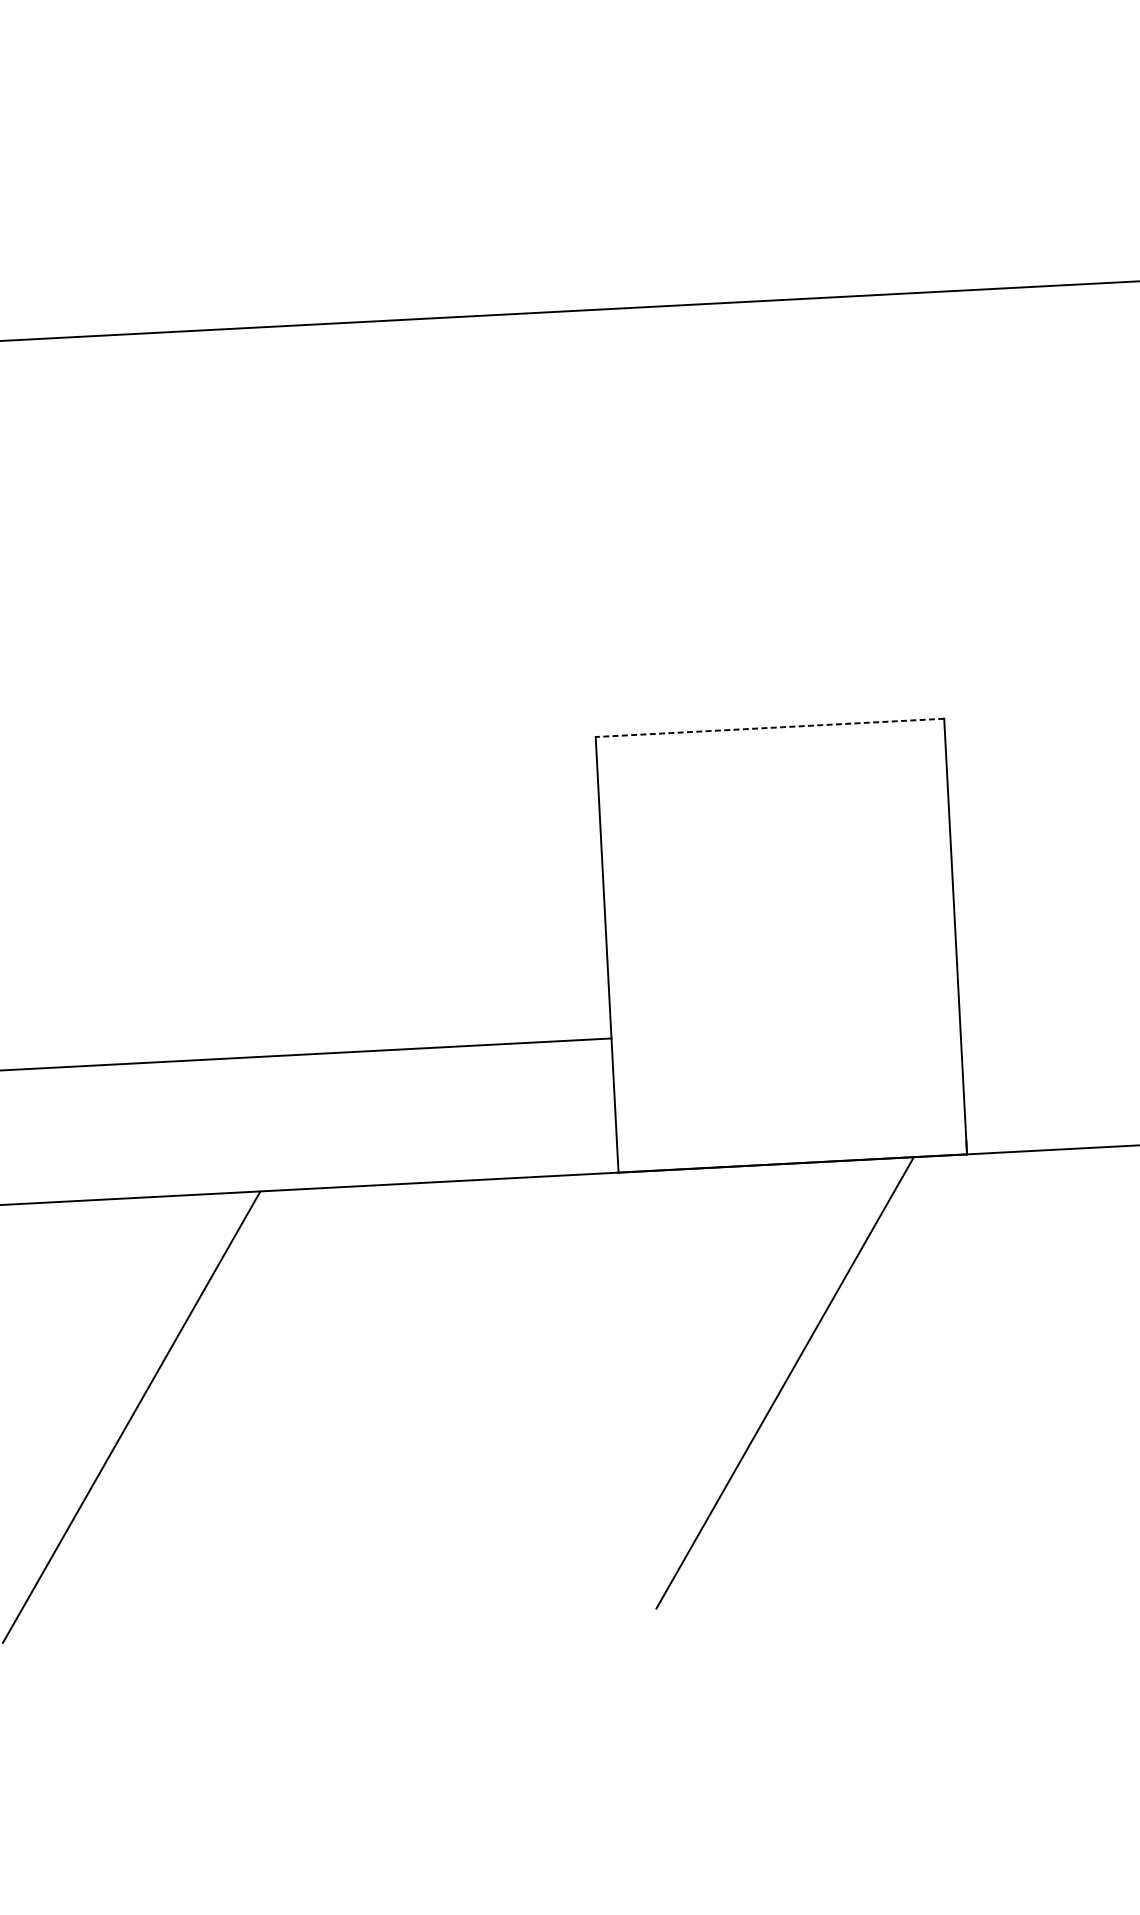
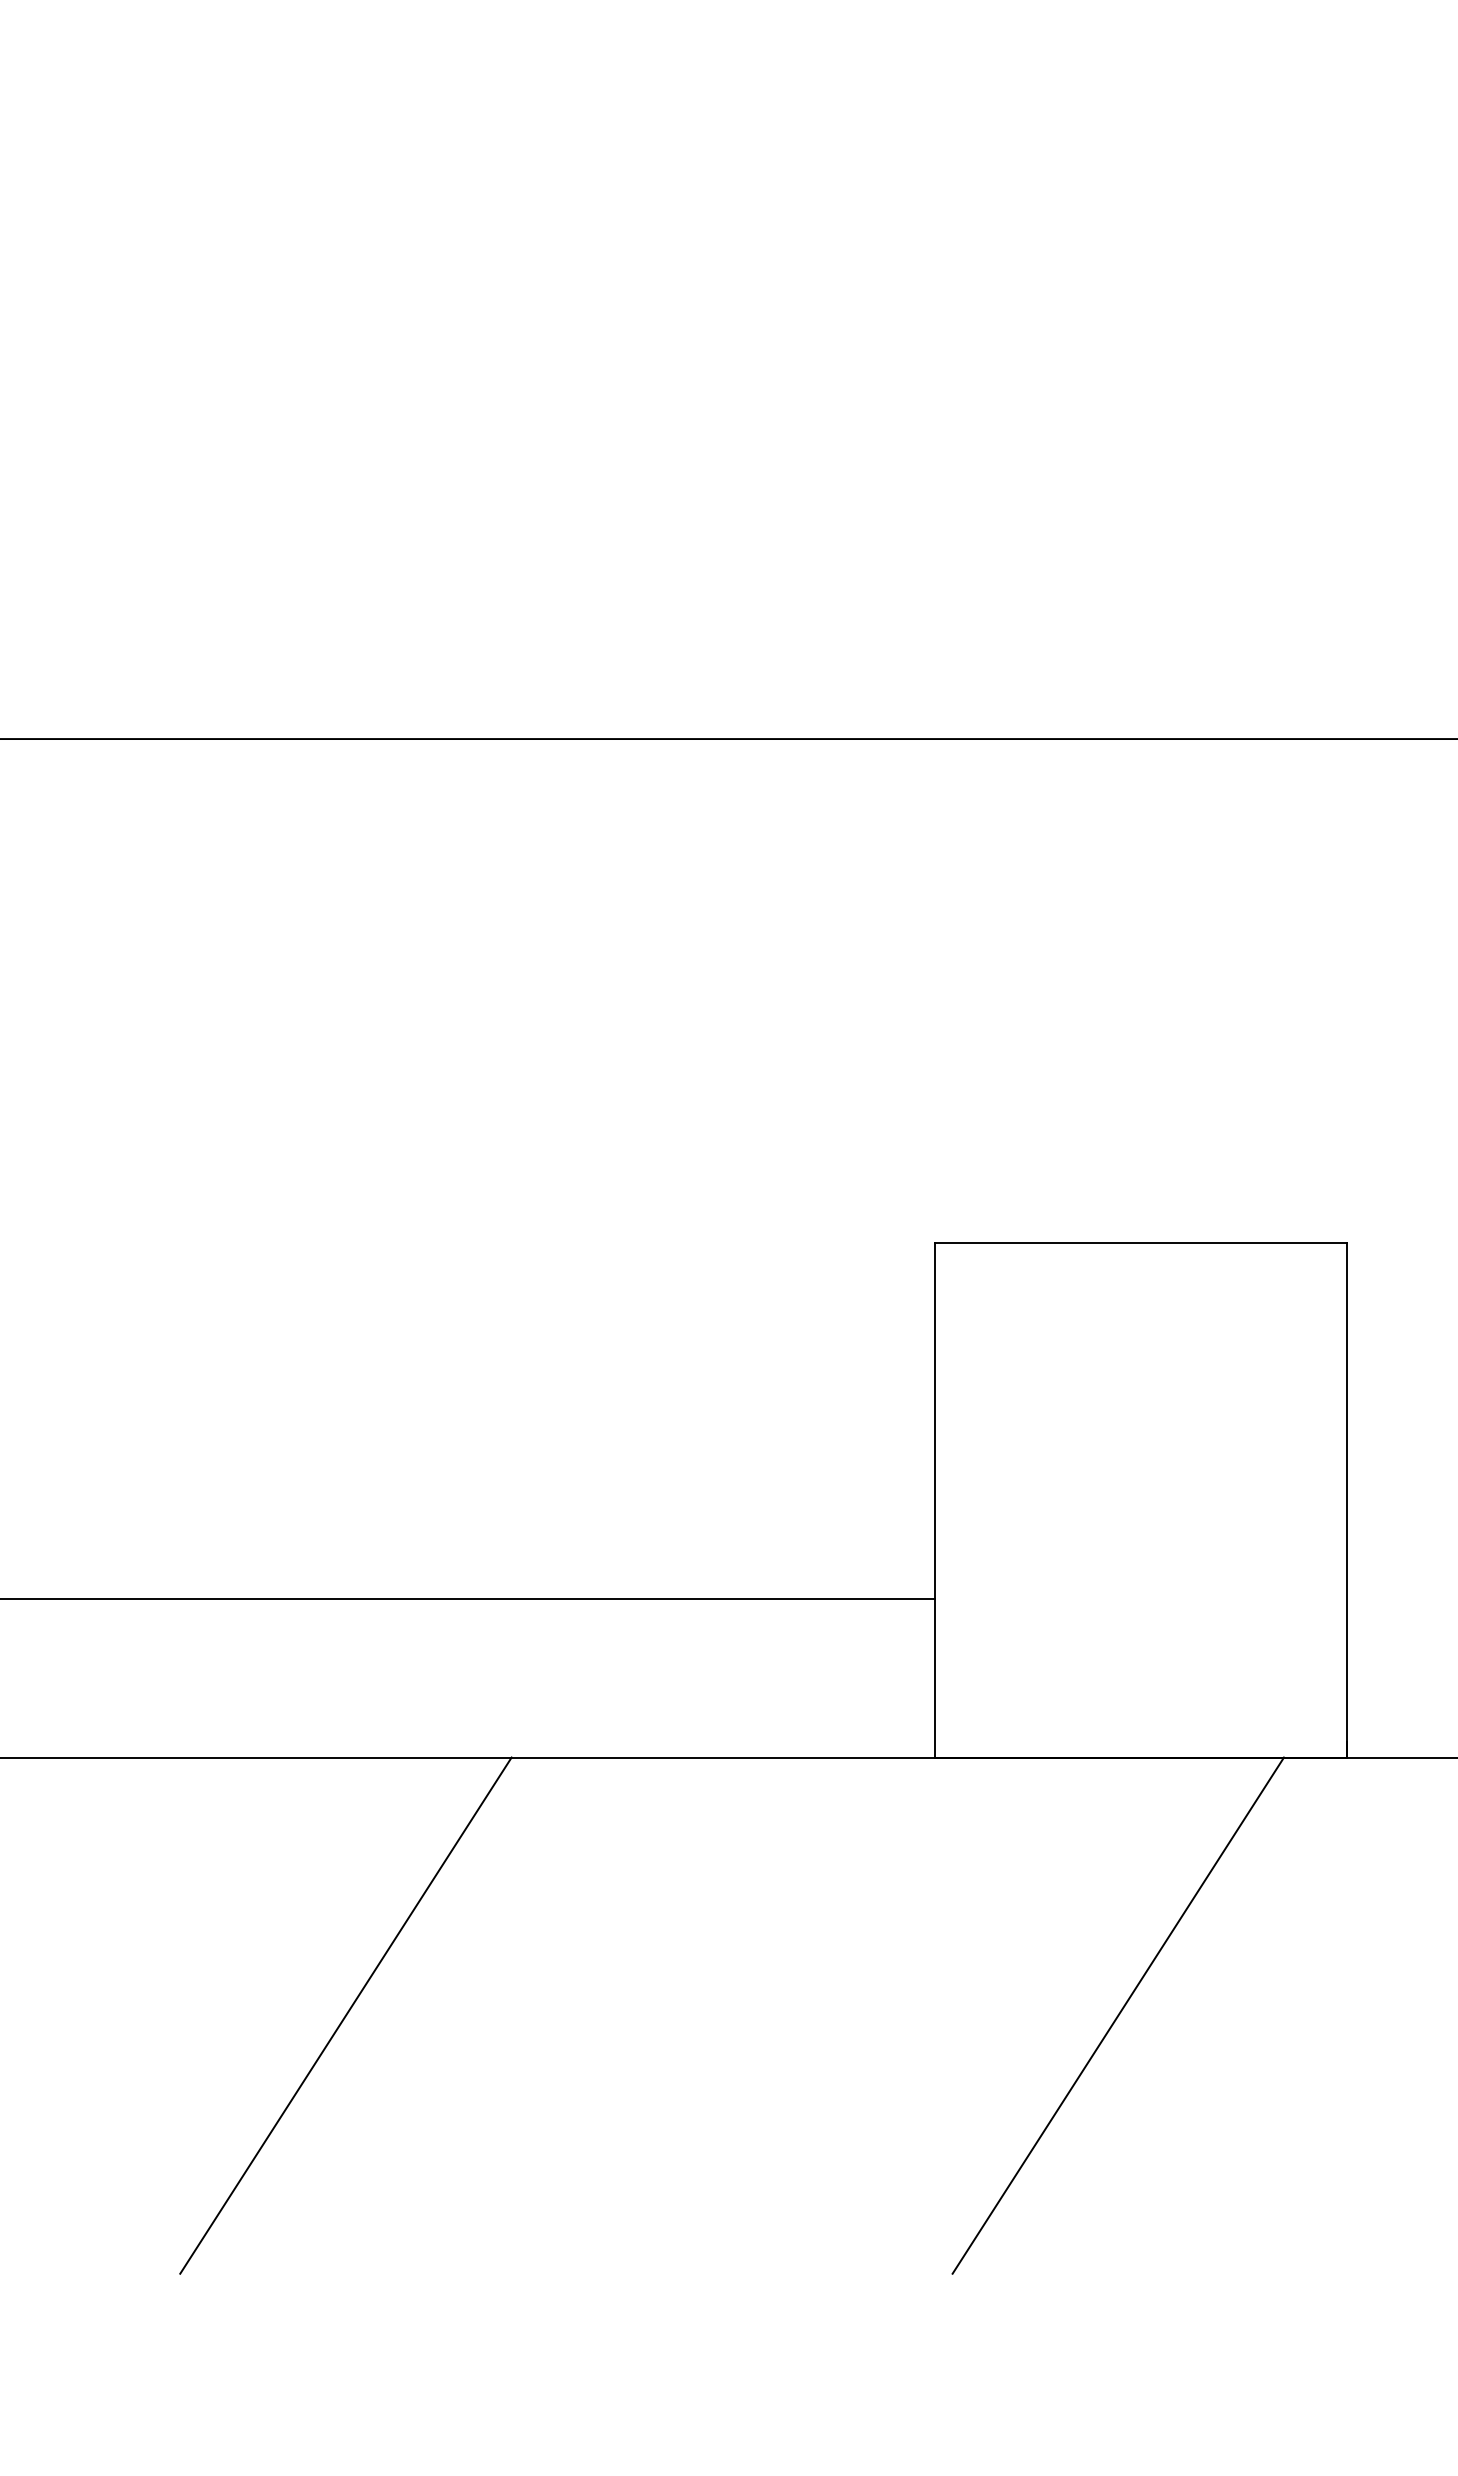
line: (769, 727) -> (1140, 1242), dashed -> solid

